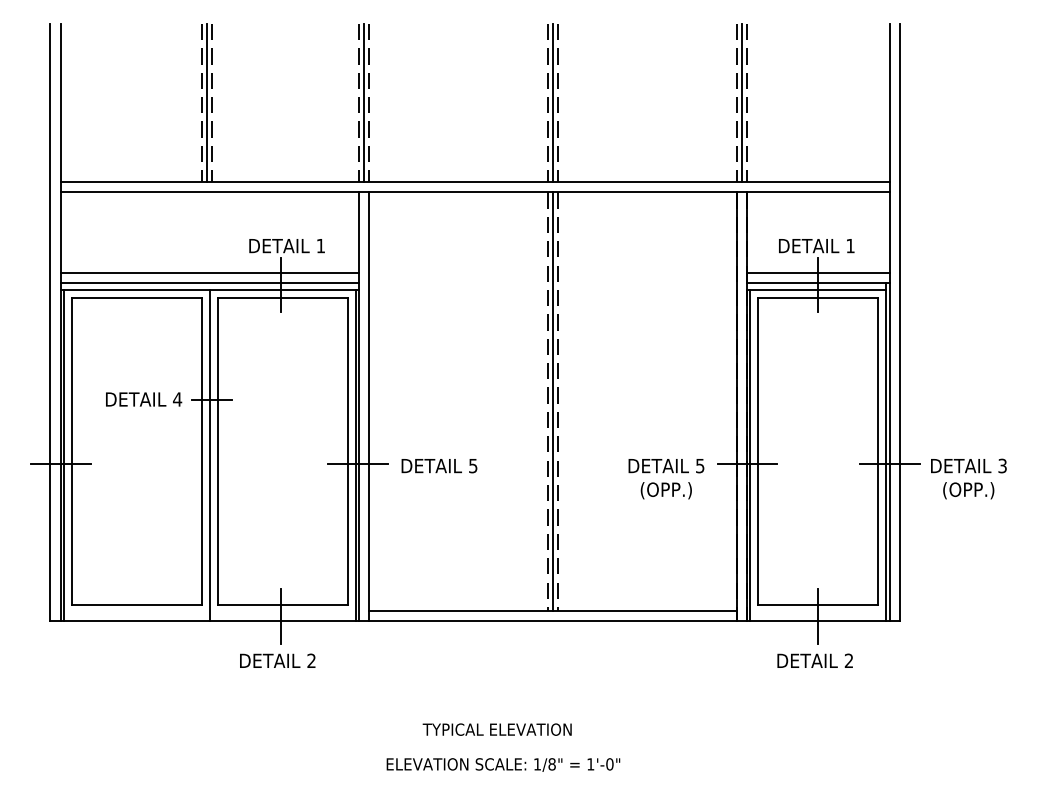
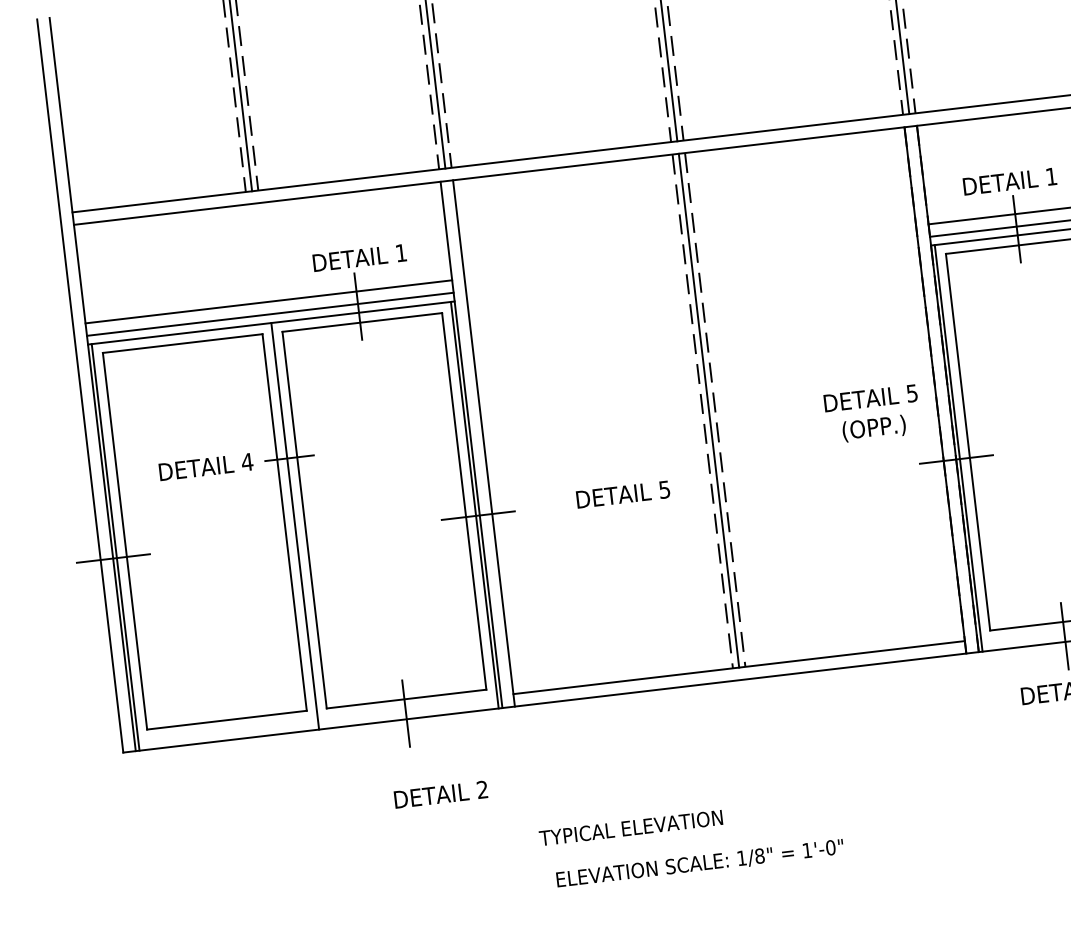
text: (439, 466) -> (623, 495), moved
text: (666, 479) -> (872, 414), moved
text: (277, 660) -> (440, 794), moved
text: (496, 729) -> (630, 827), moved

